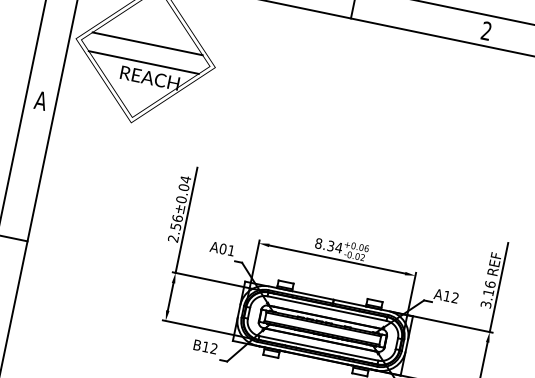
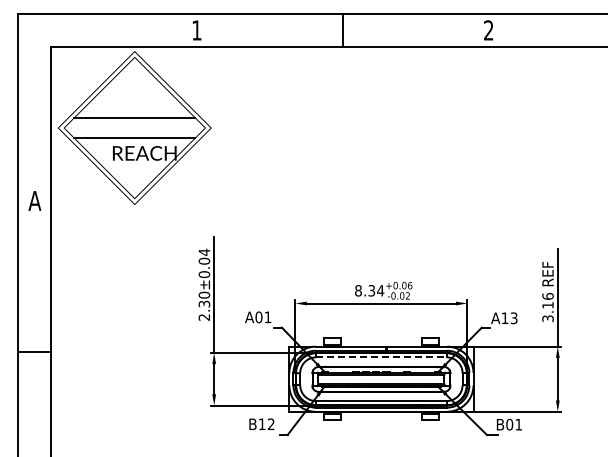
text: (175, 222) -> (203, 299), 2.56±0.04 -> 2.30±0.04
text: (454, 298) -> (513, 318), A12 -> A13
line: (327, 308) -> (381, 357), solid -> dashed

